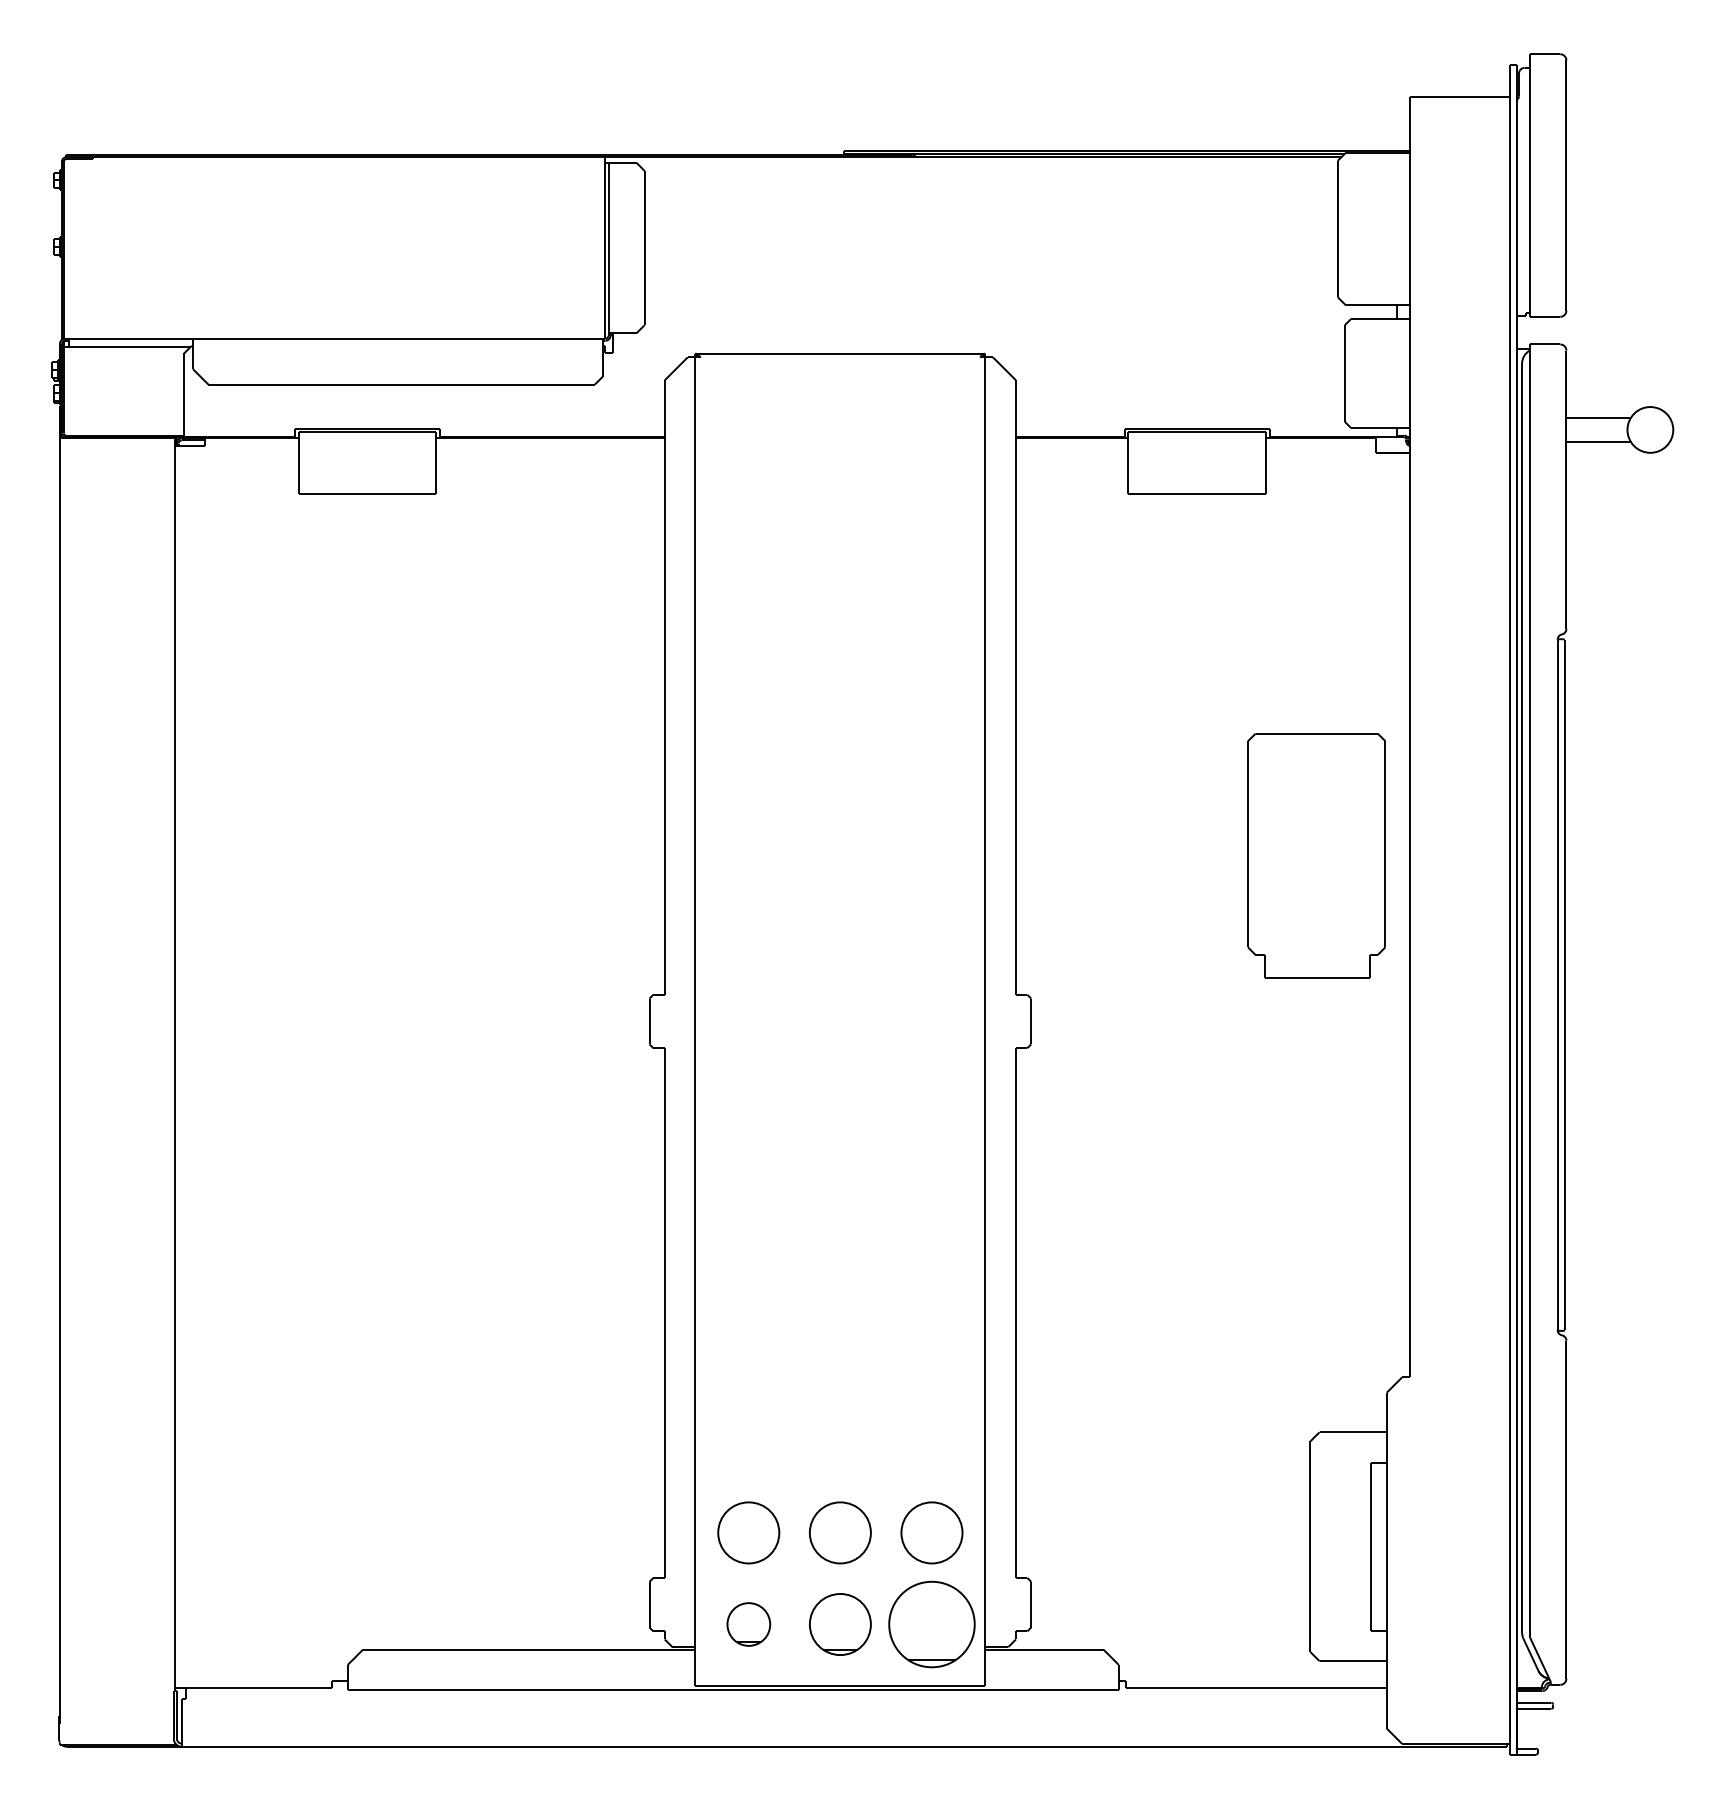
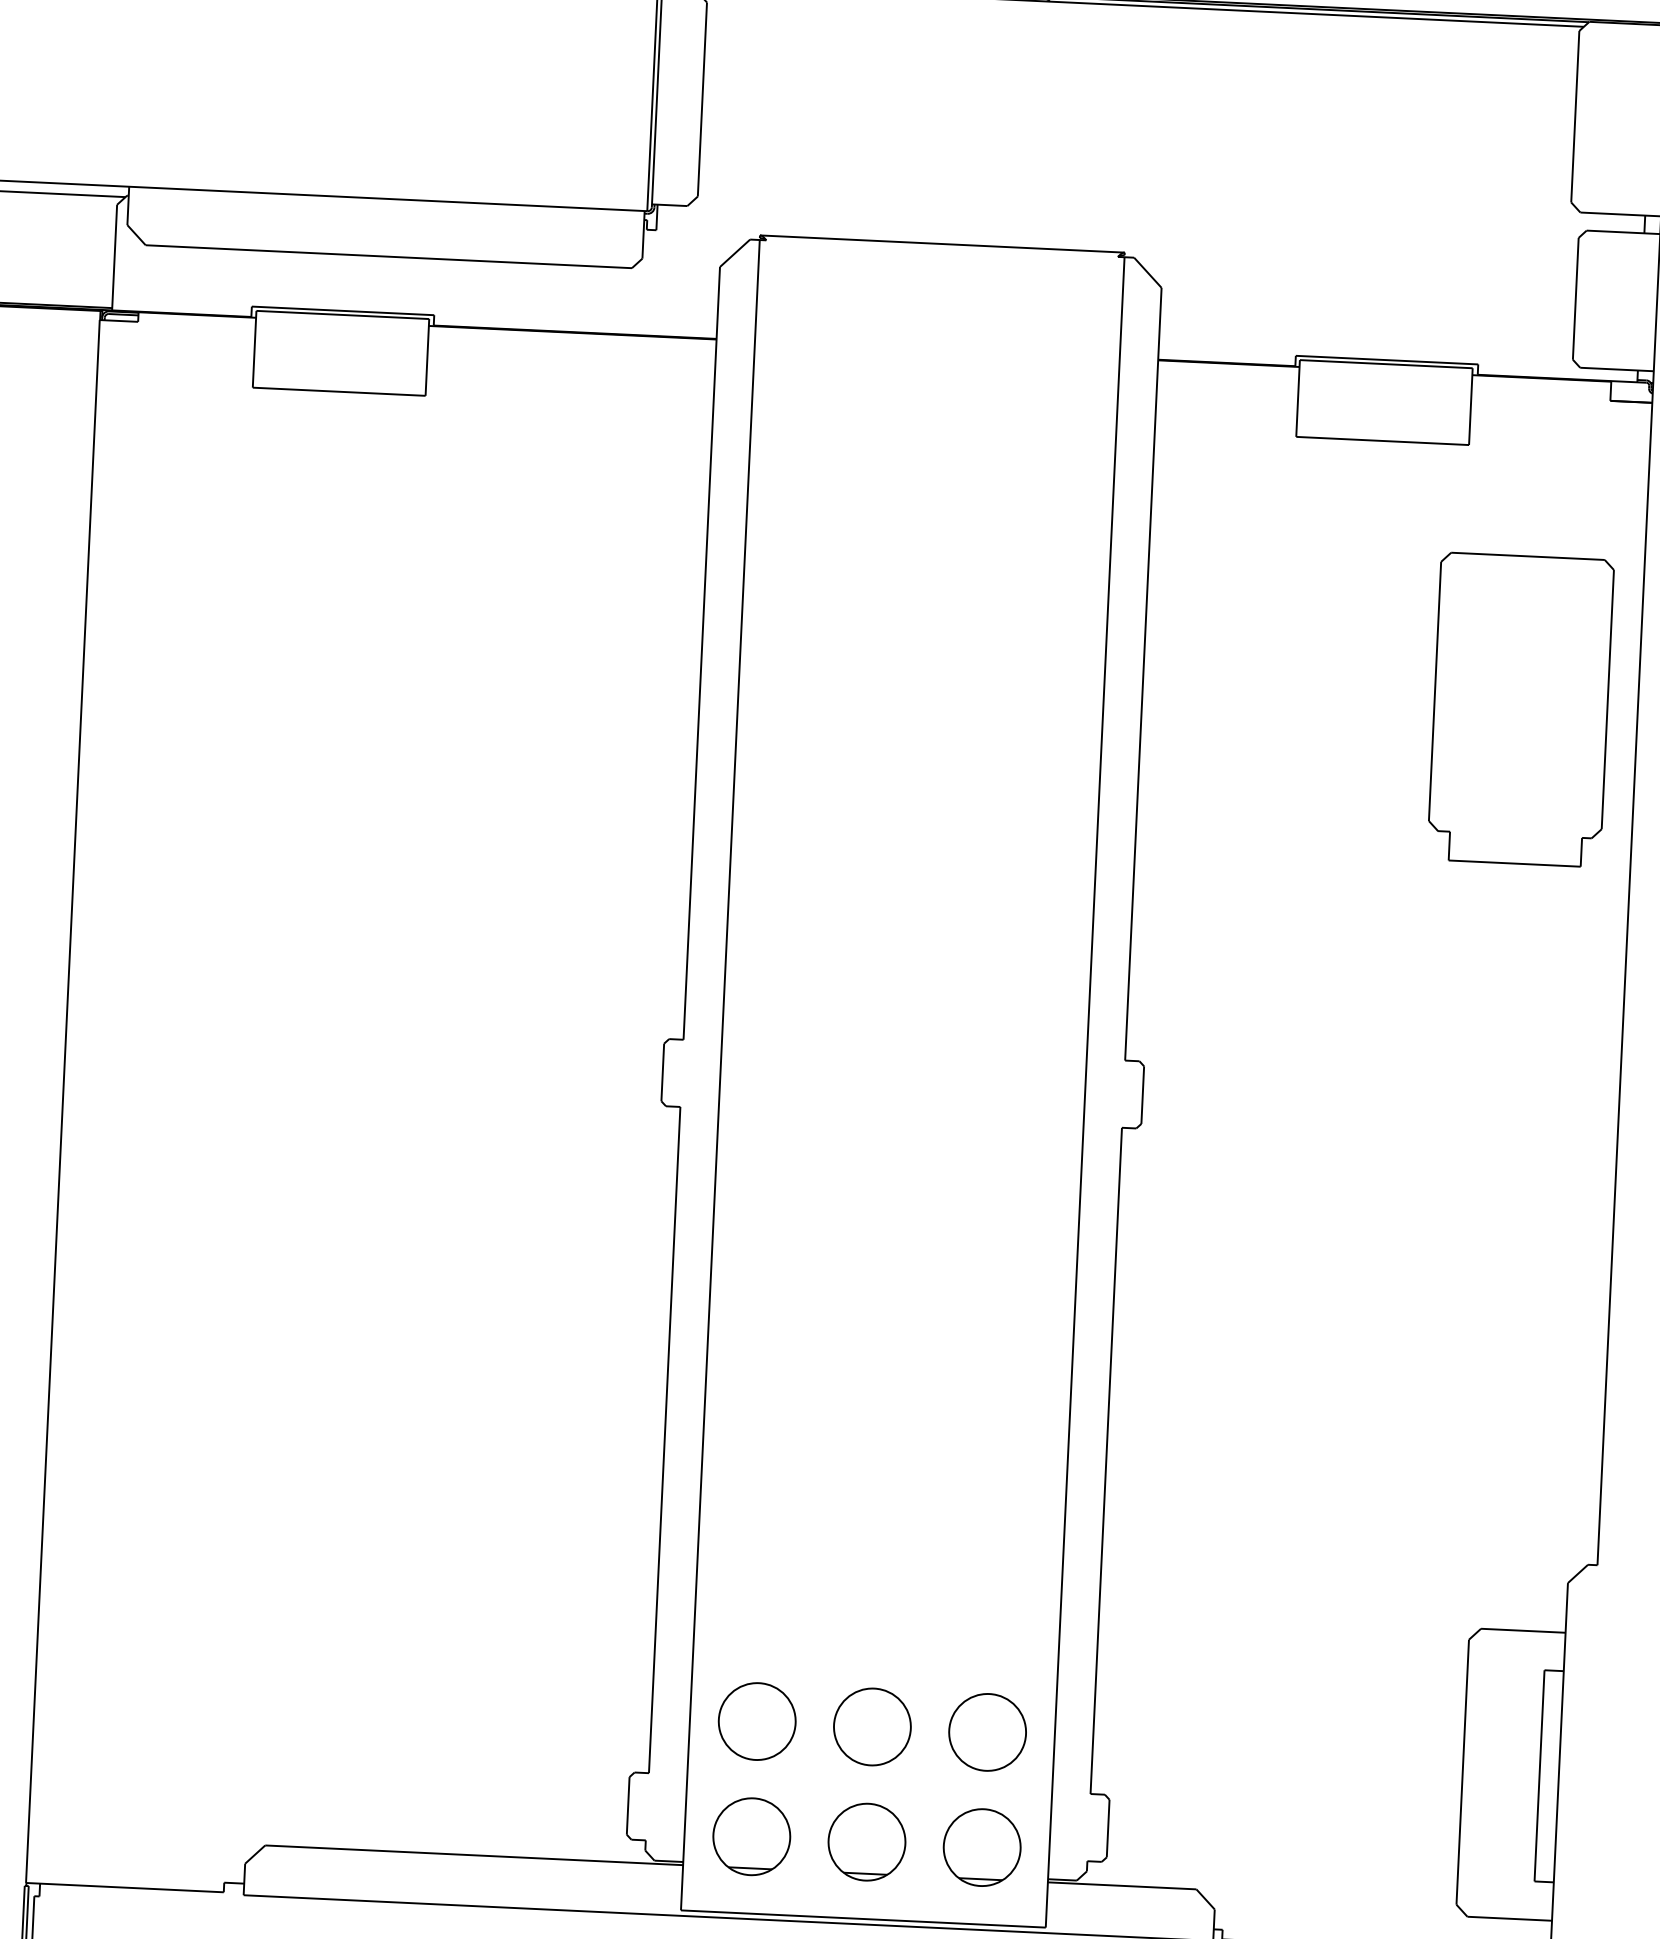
part: (1316, 855) -> (1520, 709), moved
part: (748, 1624) -> (751, 1836), size x1.43
part: (931, 1624) -> (981, 1847), size x0.71

